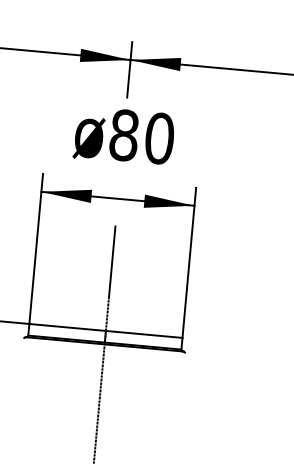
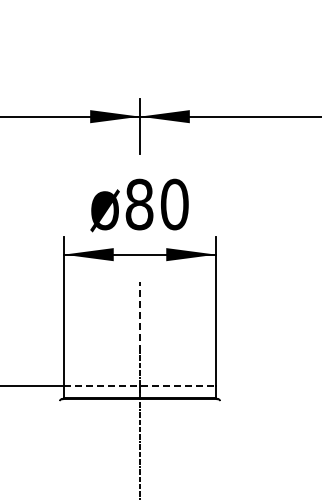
text: (124, 136) -> (139, 205), moved
line: (112, 262) -> (140, 317), solid -> dashed
line: (106, 330) -> (140, 385), solid -> dashed

